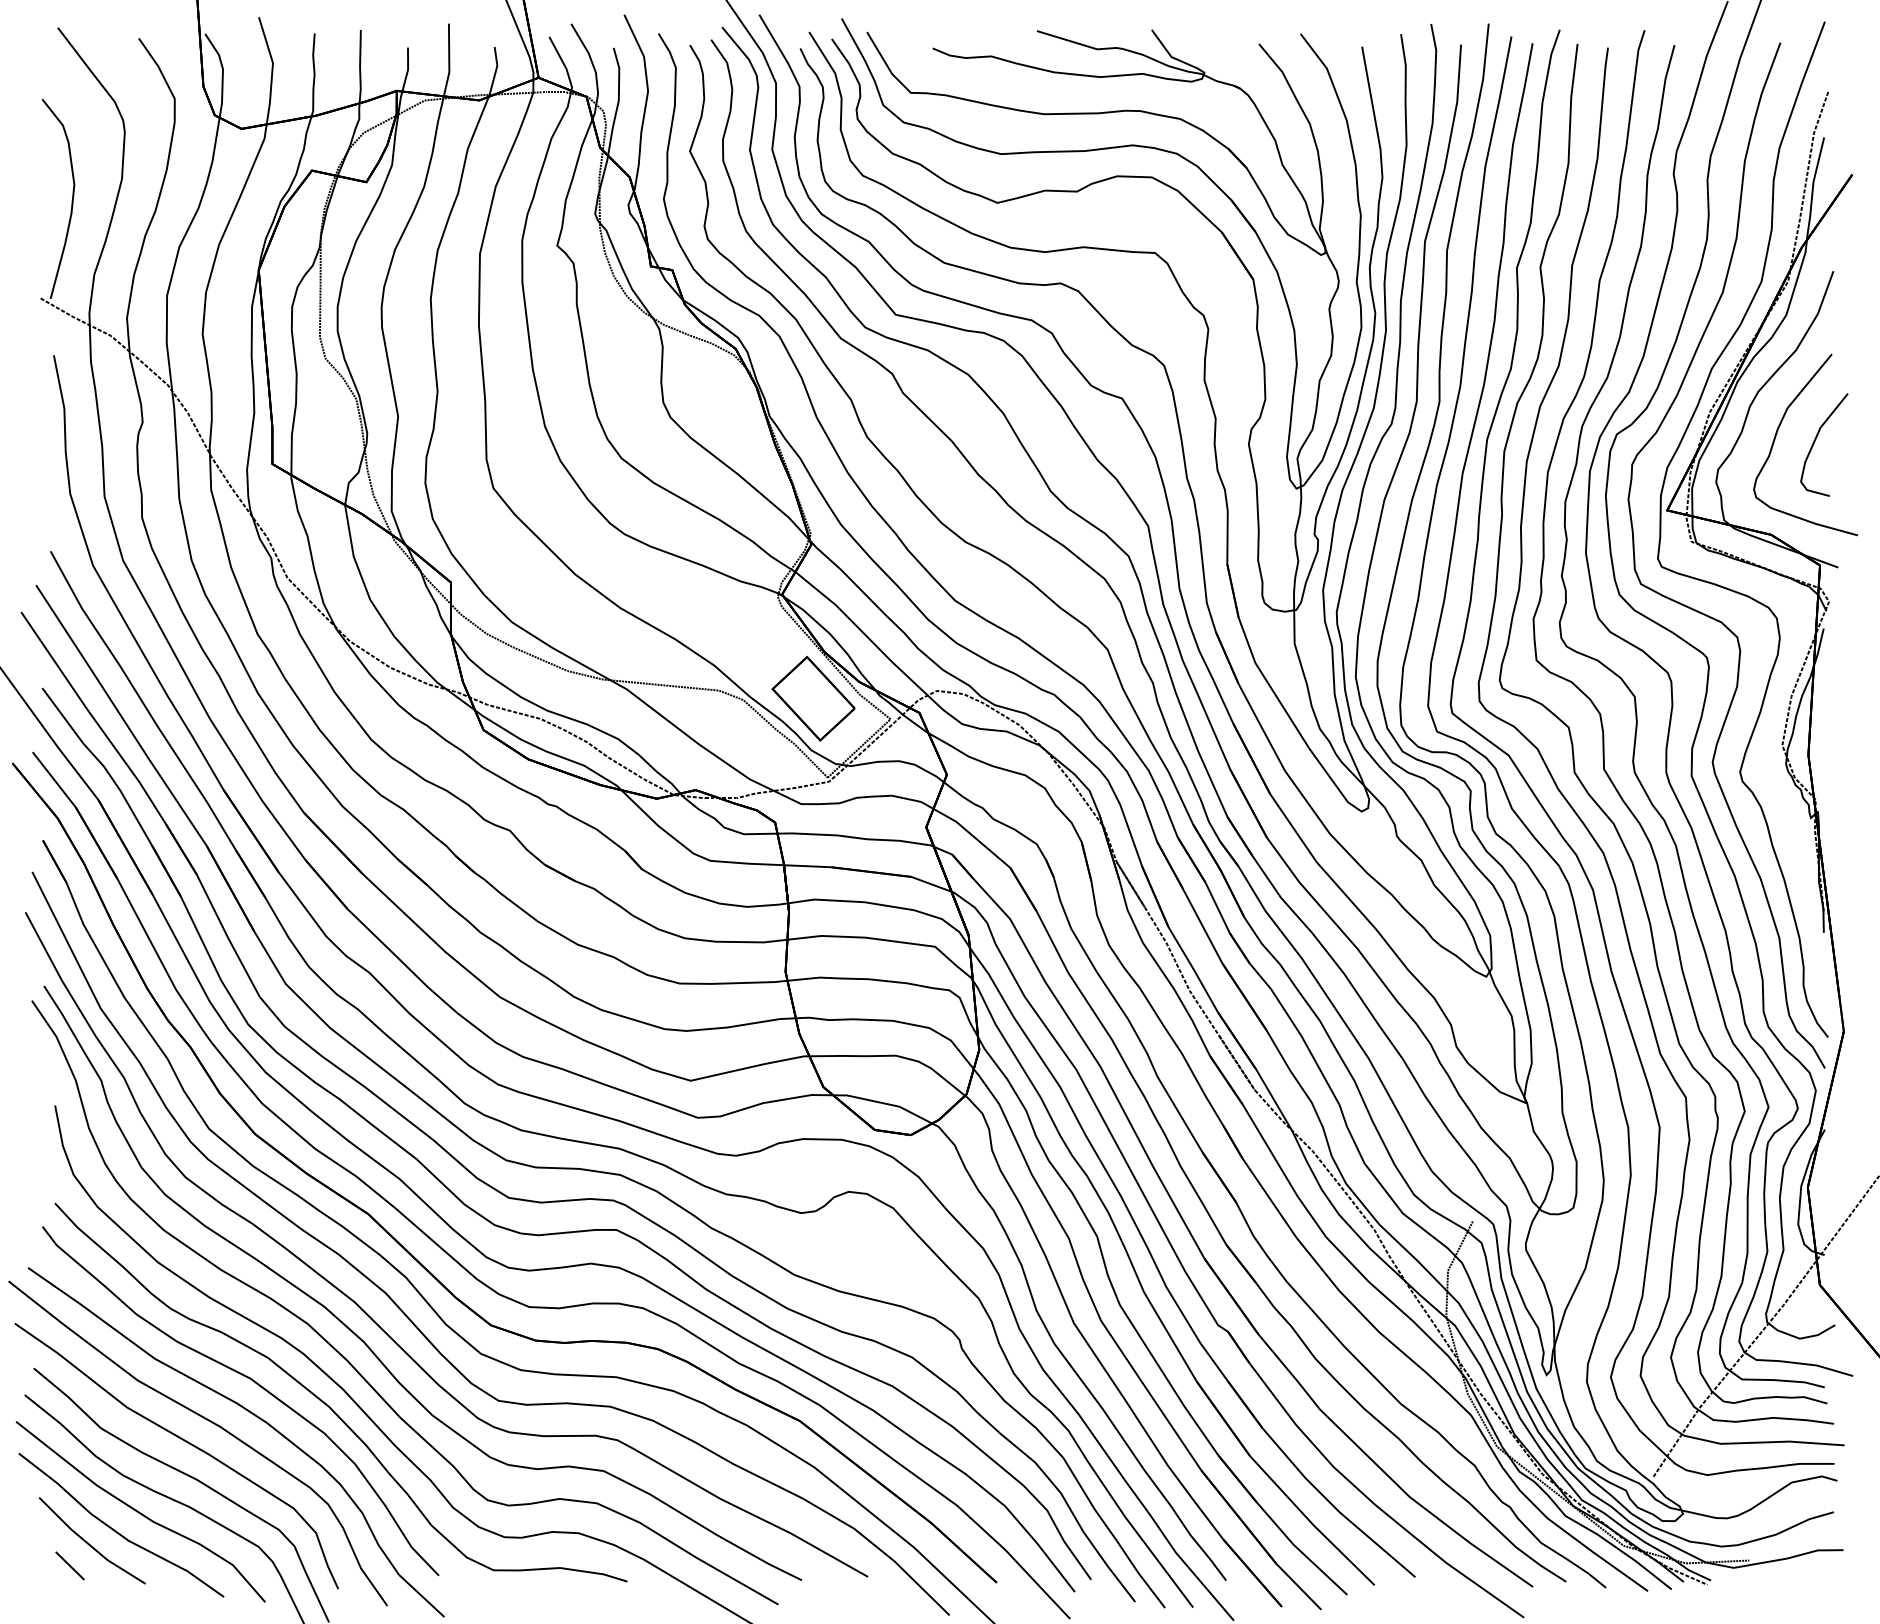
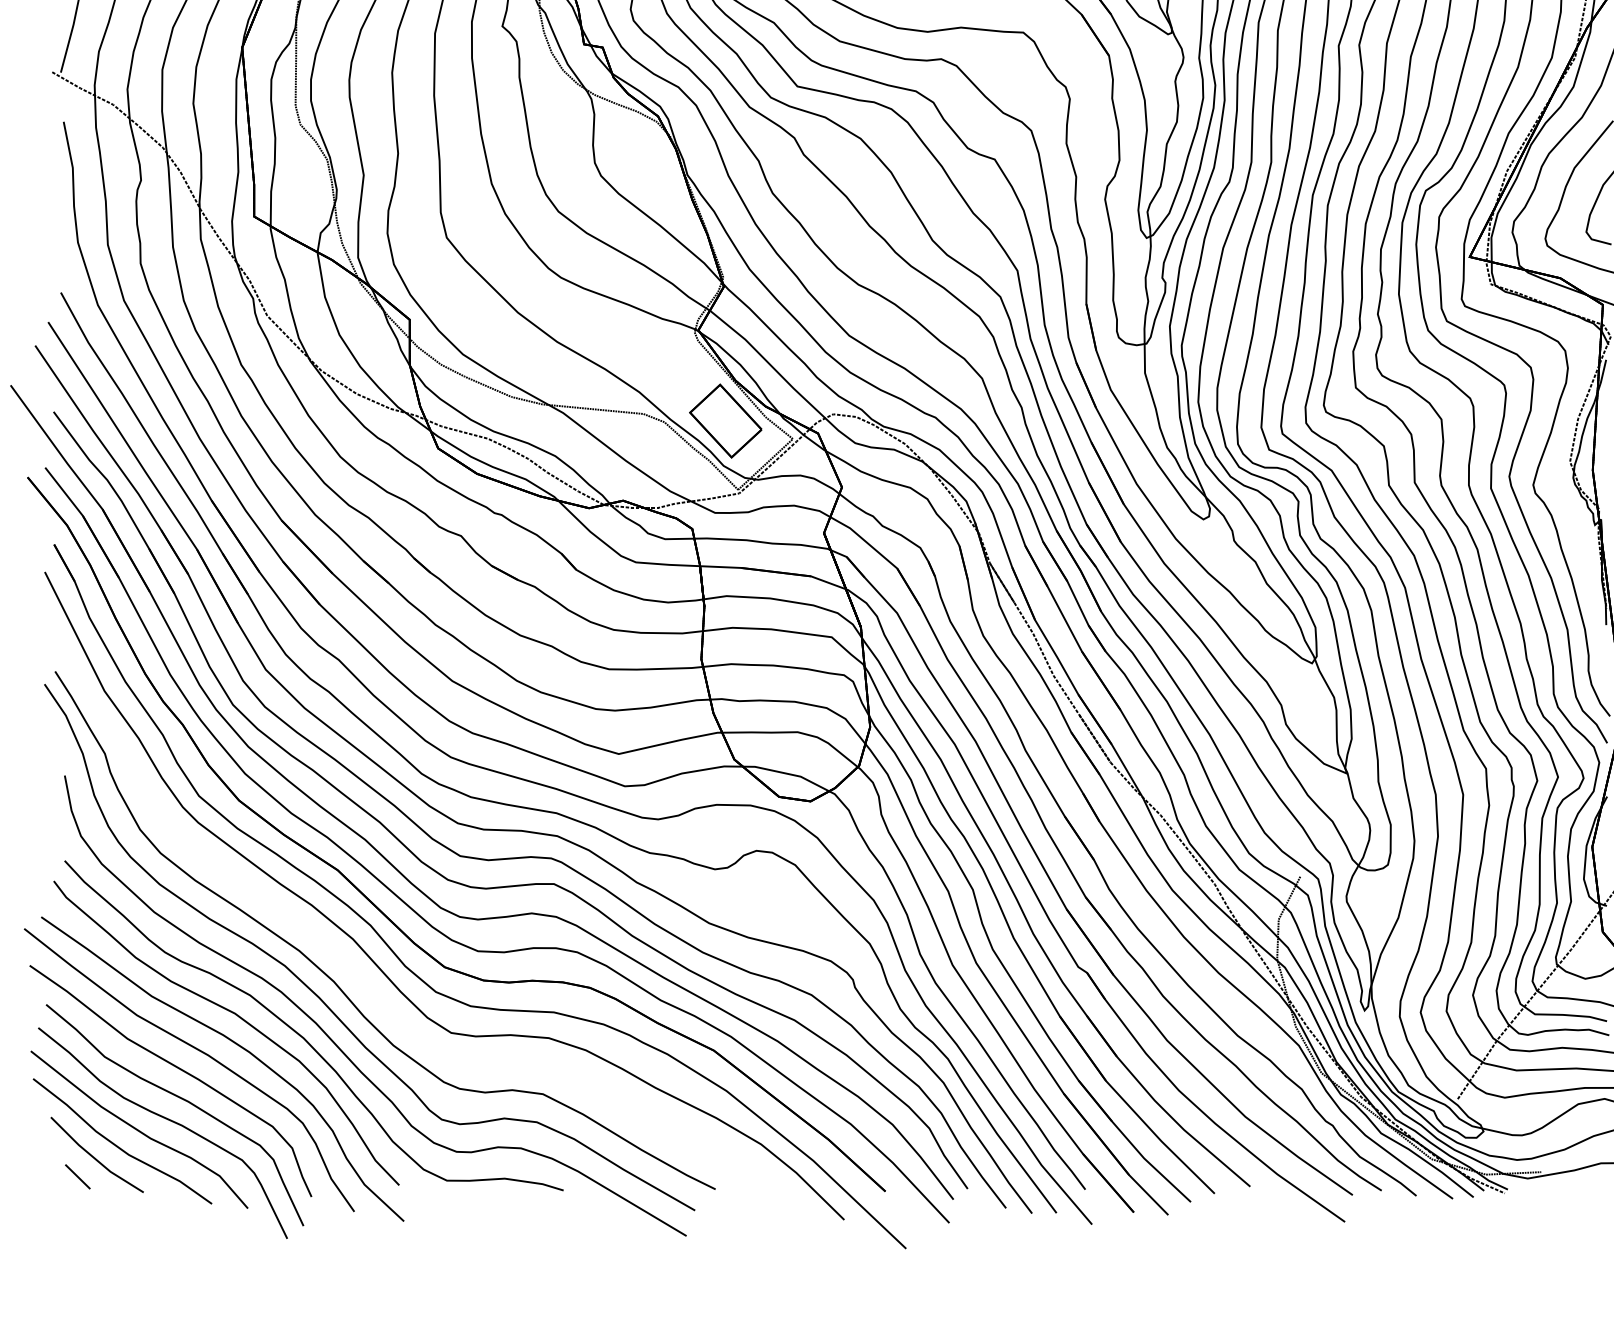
part: (372, 1318) -> (341, 961), removed

